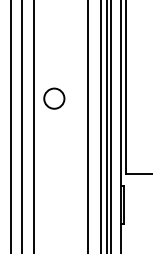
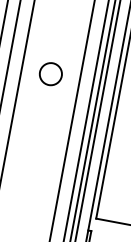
circle: (54, 98) -> (51, 74), moved

